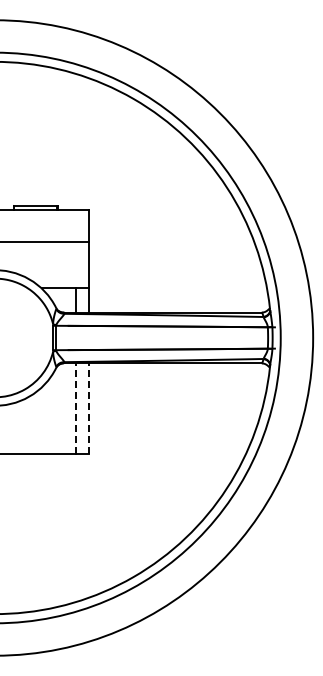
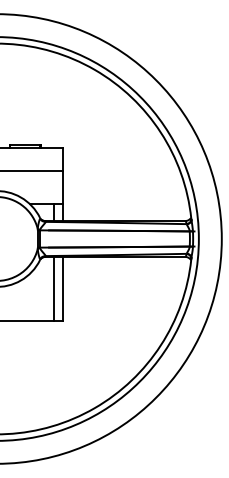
line: (75, 408) -> (53, 288), dashed -> solid
line: (88, 408) -> (62, 288), dashed -> solid

